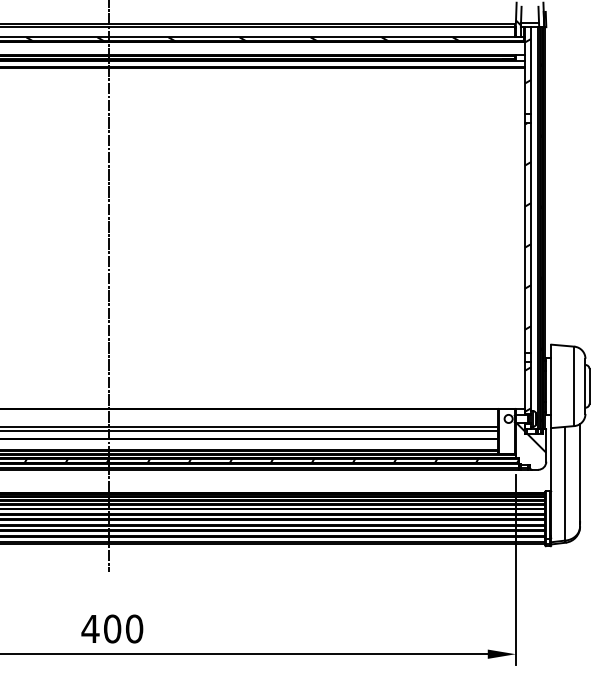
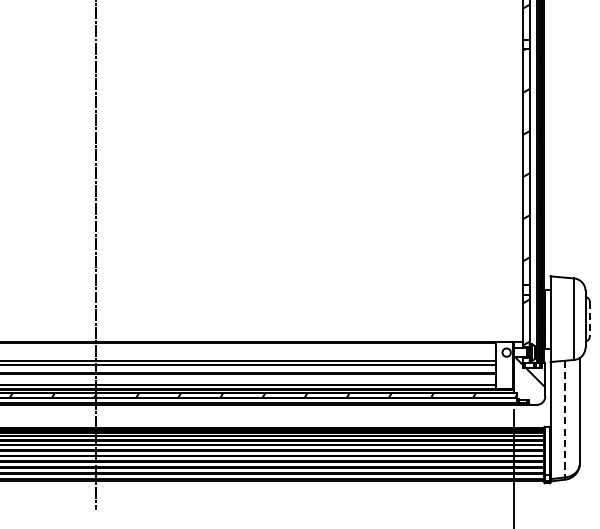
line: (589, 386) -> (589, 319), solid -> dashed
line: (565, 483) -> (565, 418), solid -> dashed

